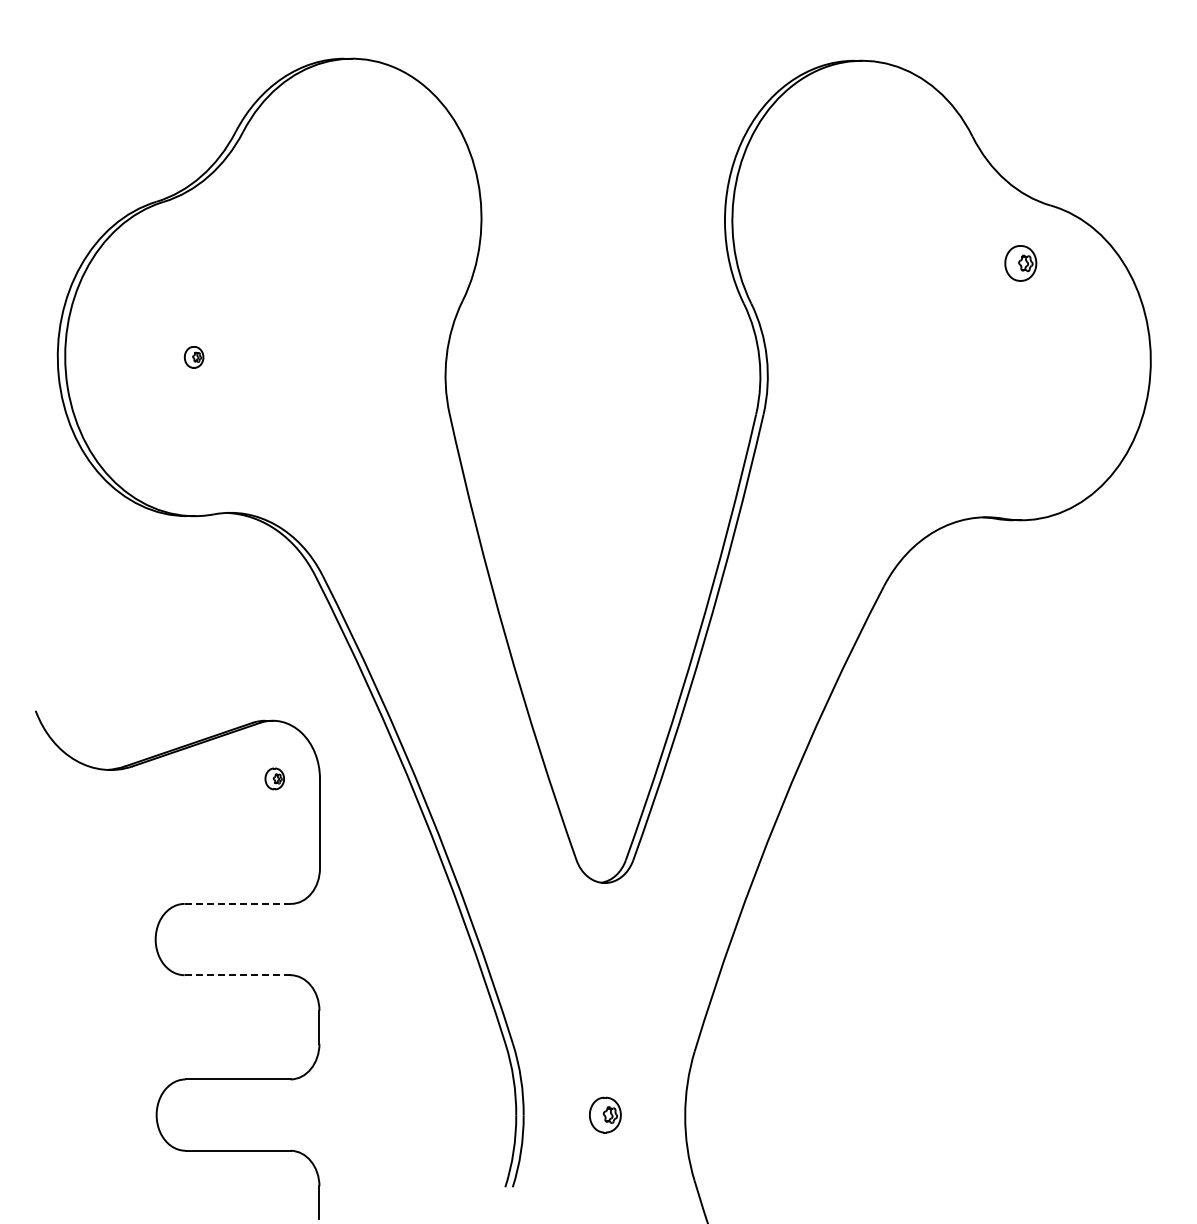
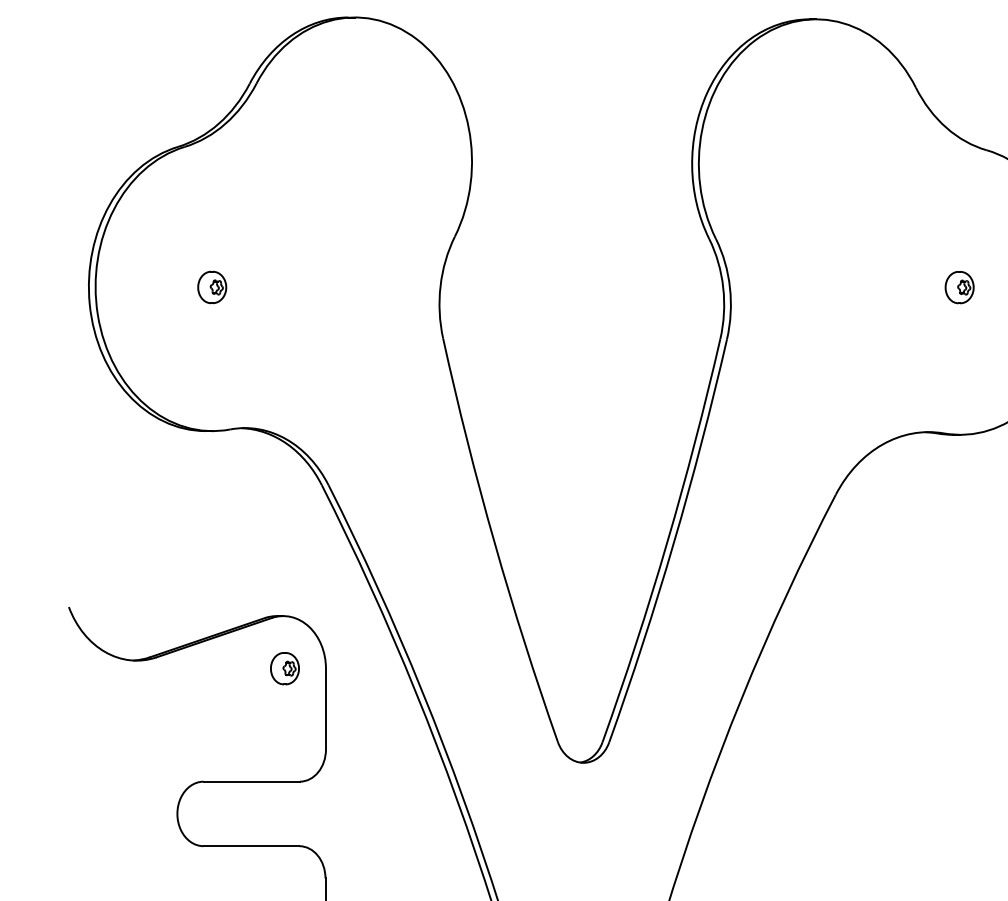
part: (1020, 263) -> (959, 287), moved
part: (193, 357) -> (211, 287), size x1.67
part: (274, 778) -> (284, 668), size x1.67
line: (238, 903) -> (252, 781), dashed -> solid
line: (237, 975) -> (251, 846), dashed -> solid

